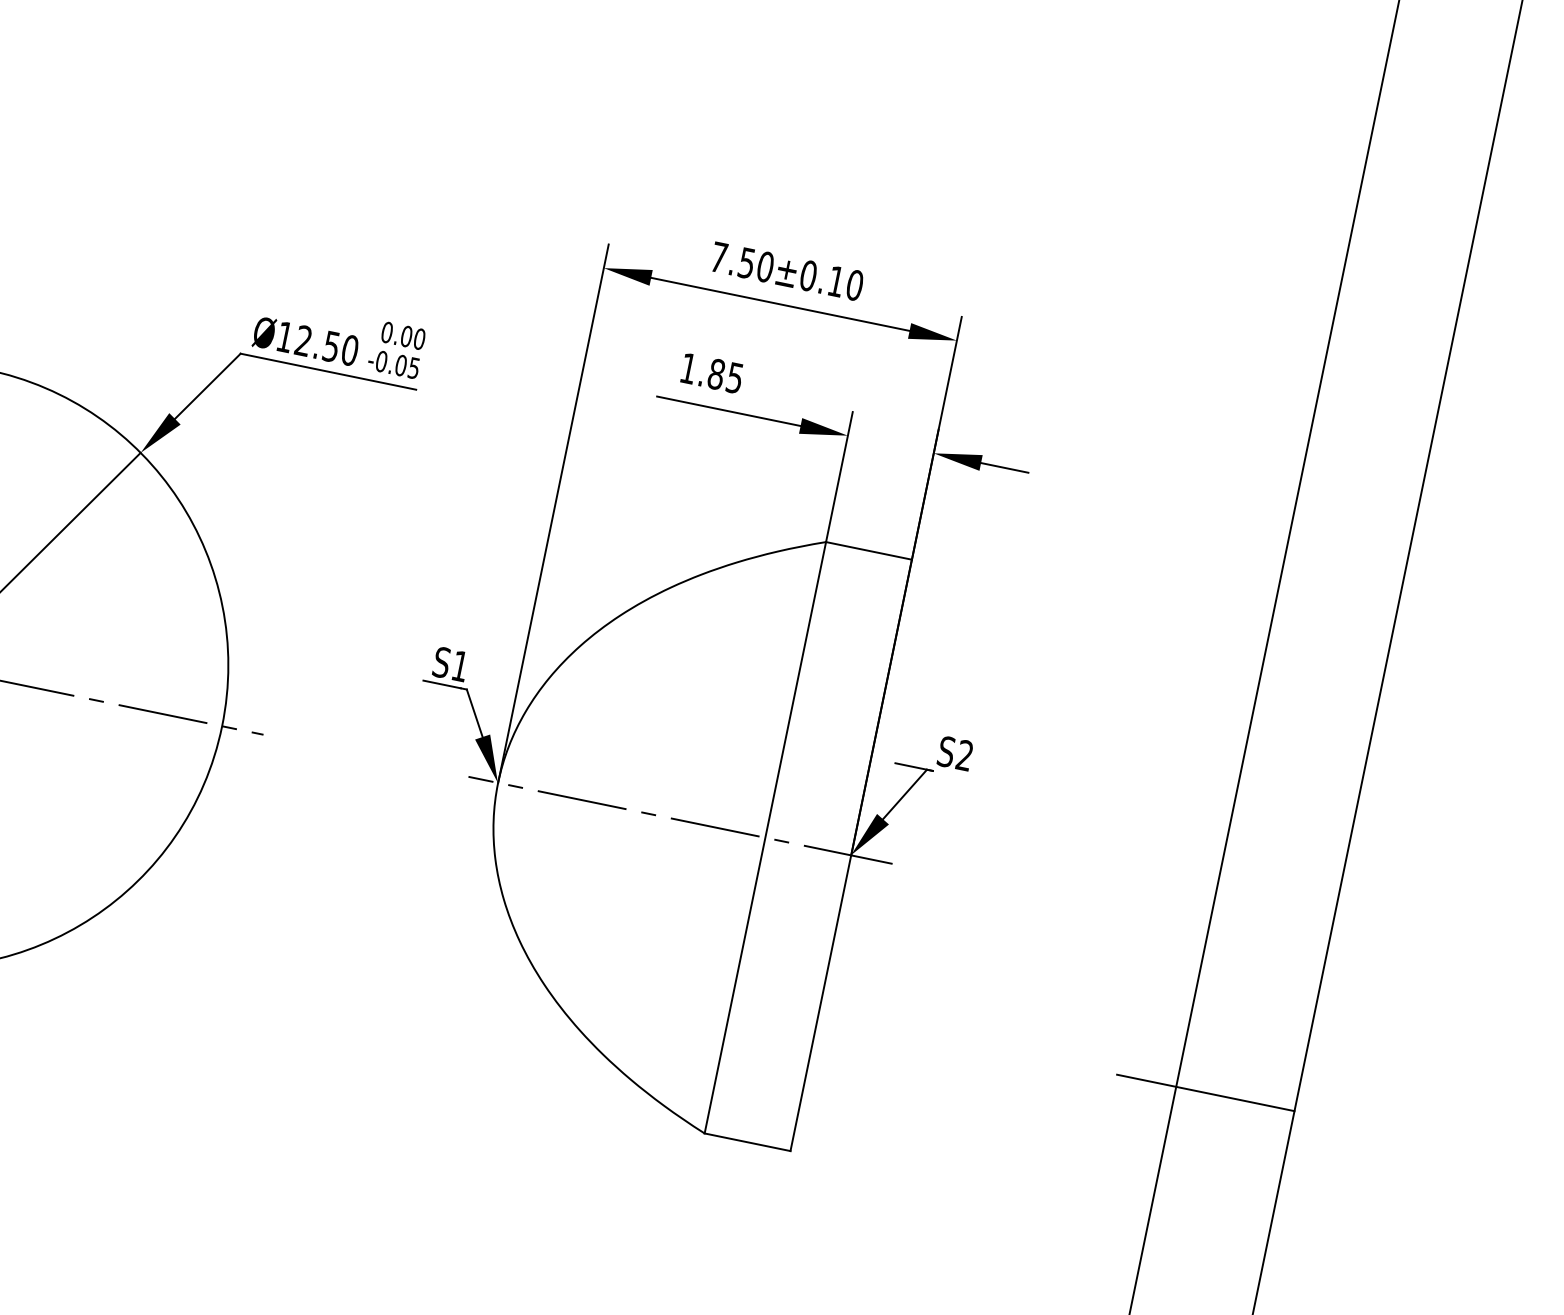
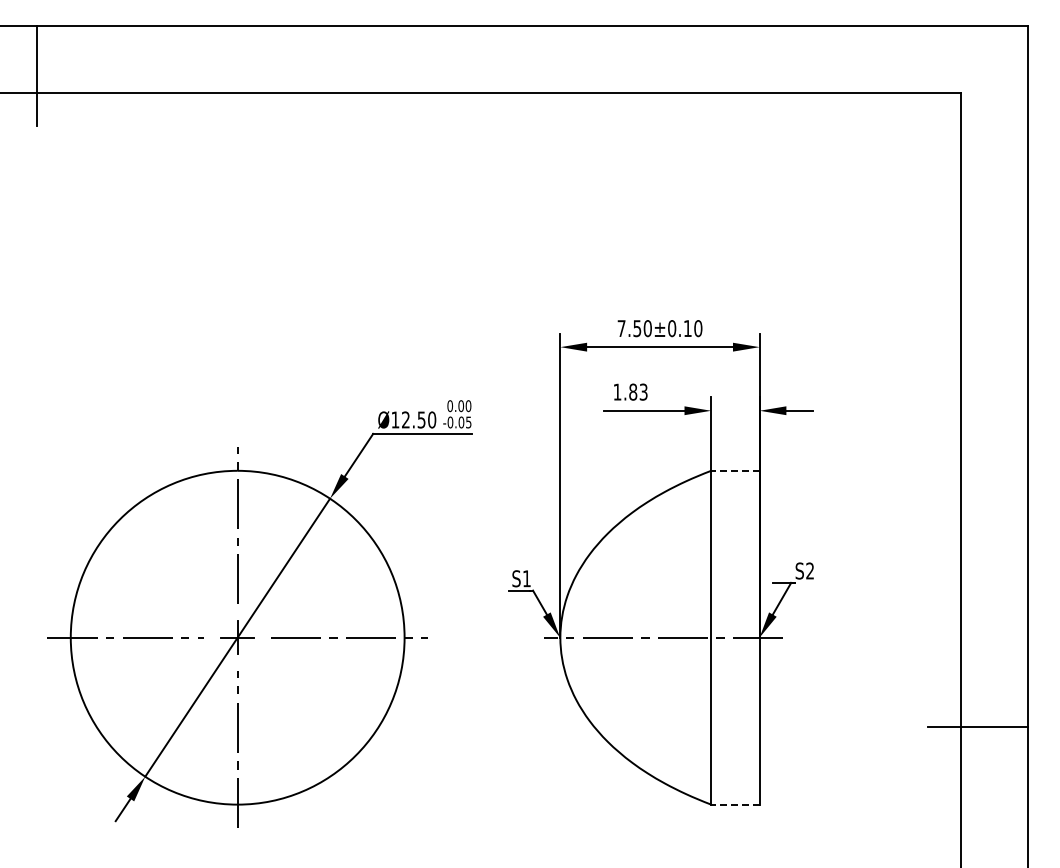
text: (734, 376) -> (643, 391), 1.85 -> 1.83
line: (867, 549) -> (734, 470), solid -> dashed
line: (745, 1141) -> (734, 804), solid -> dashed

